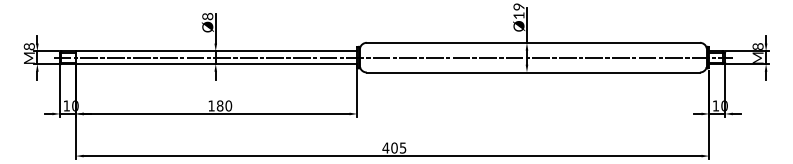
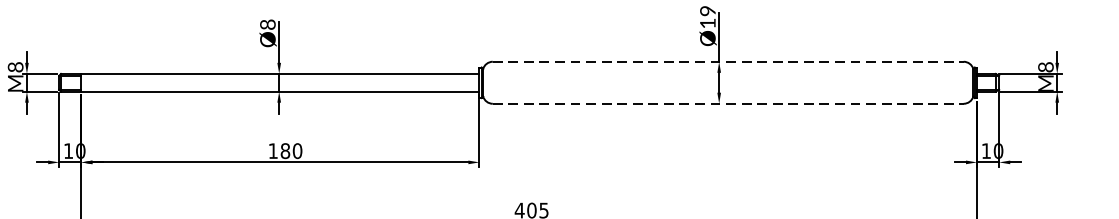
line: (533, 42) -> (728, 61), solid -> dashed
line: (392, 57) -> (529, 82), removed
line: (533, 72) -> (728, 103), solid -> dashed

